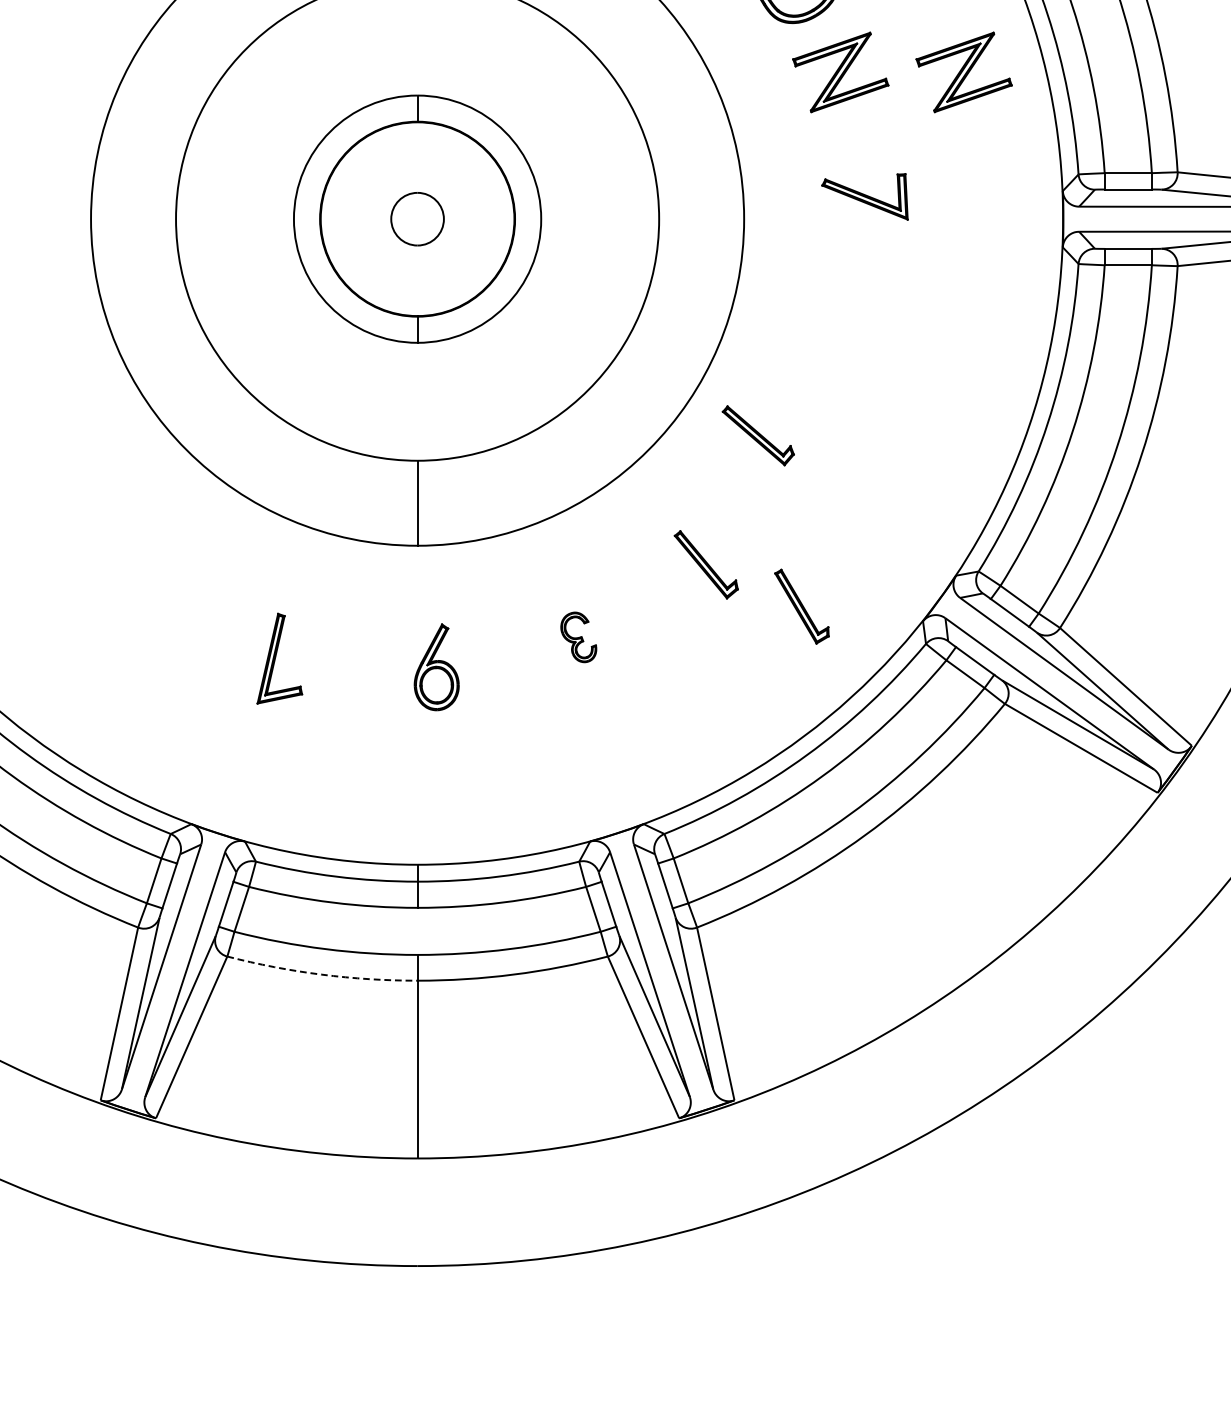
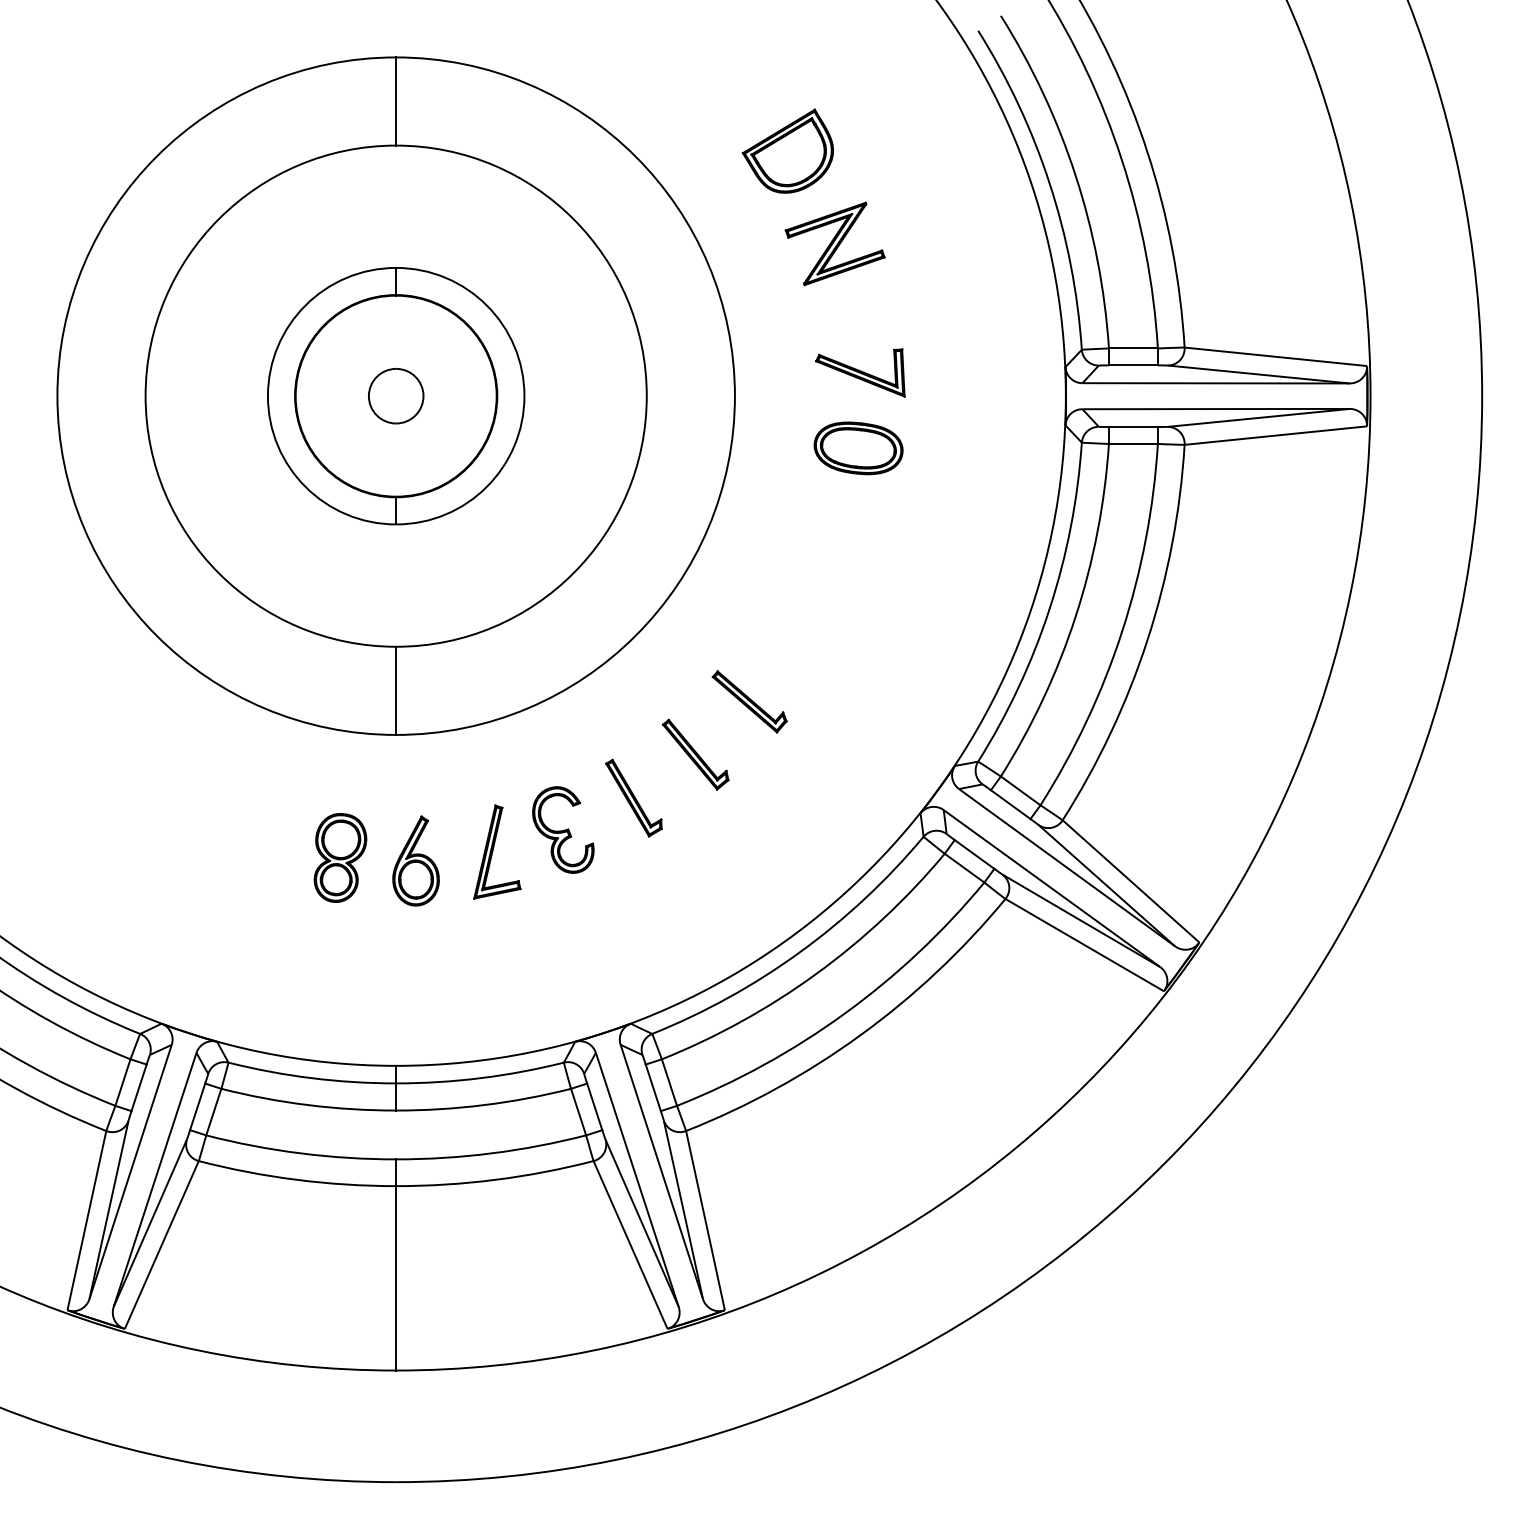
part: (963, 72) -> (962, 243), removed
part: (863, 269) -> (858, 448), added
part: (758, 435) -> (749, 701), moved
part: (801, 606) -> (633, 797), moved
part: (578, 636) -> (563, 829), size x1.67
part: (280, 658) -> (497, 851), moved
part: (363, 663) -> (340, 857), added
arc: (321, 974) -> (296, 1179), dashed -> solid

